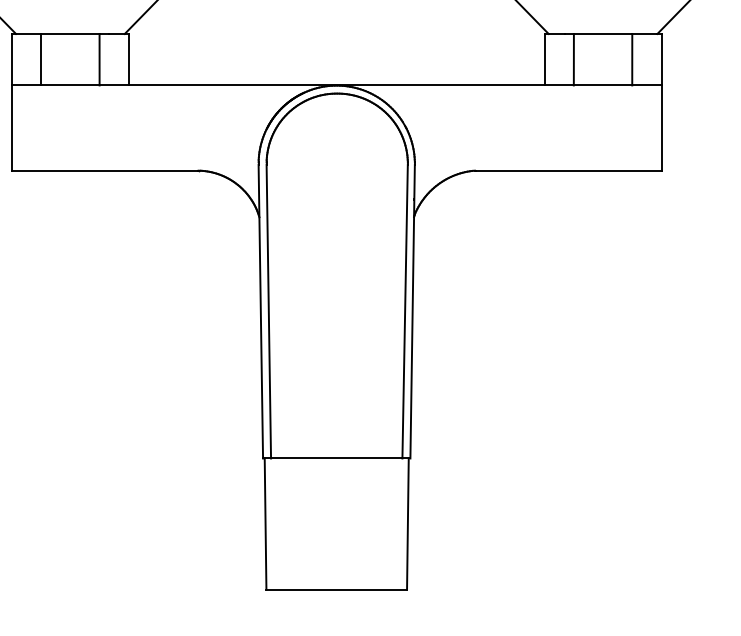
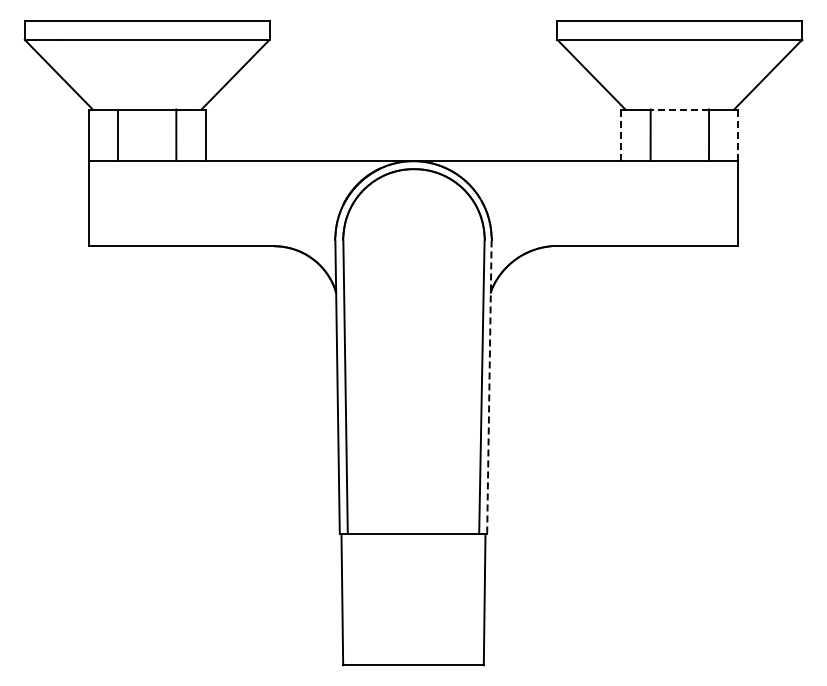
line: (602, 33) -> (679, 109), solid -> dashed
line: (544, 59) -> (621, 135), solid -> dashed
line: (661, 59) -> (738, 135), solid -> dashed
line: (412, 311) -> (489, 387), solid -> dashed

